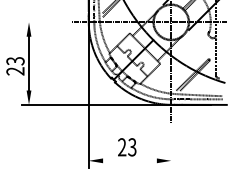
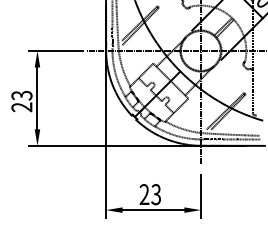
line: (44, 22) -> (55, 51), added
line: (170, 148) -> (200, 196), added
line: (129, 161) -> (153, 210), added

